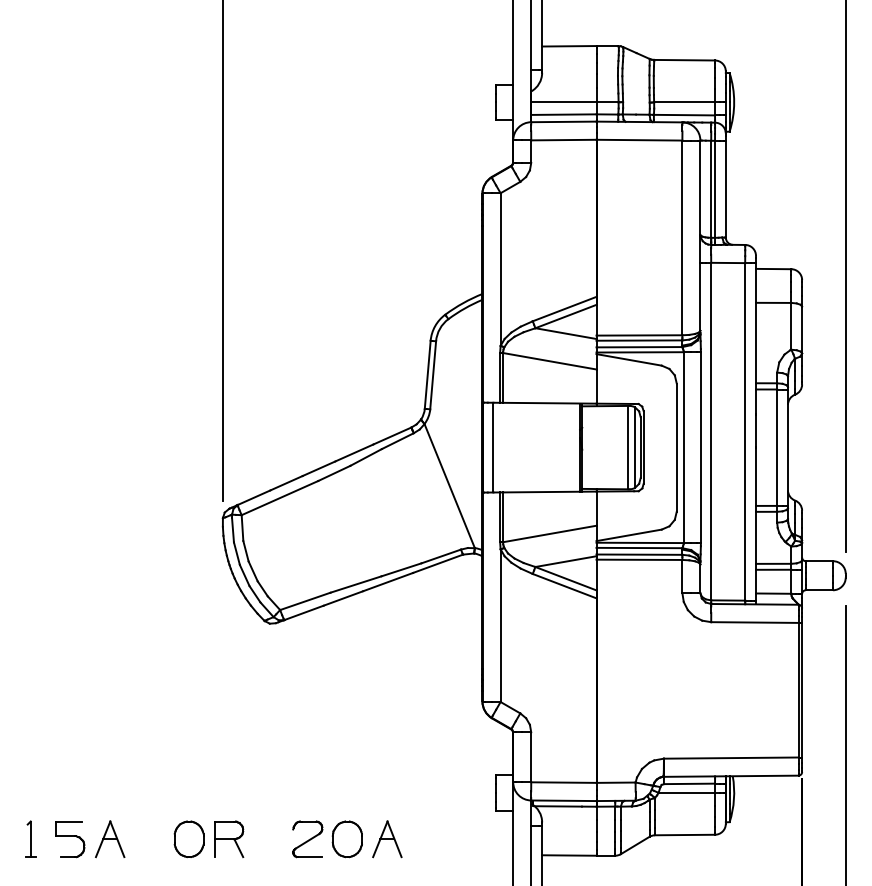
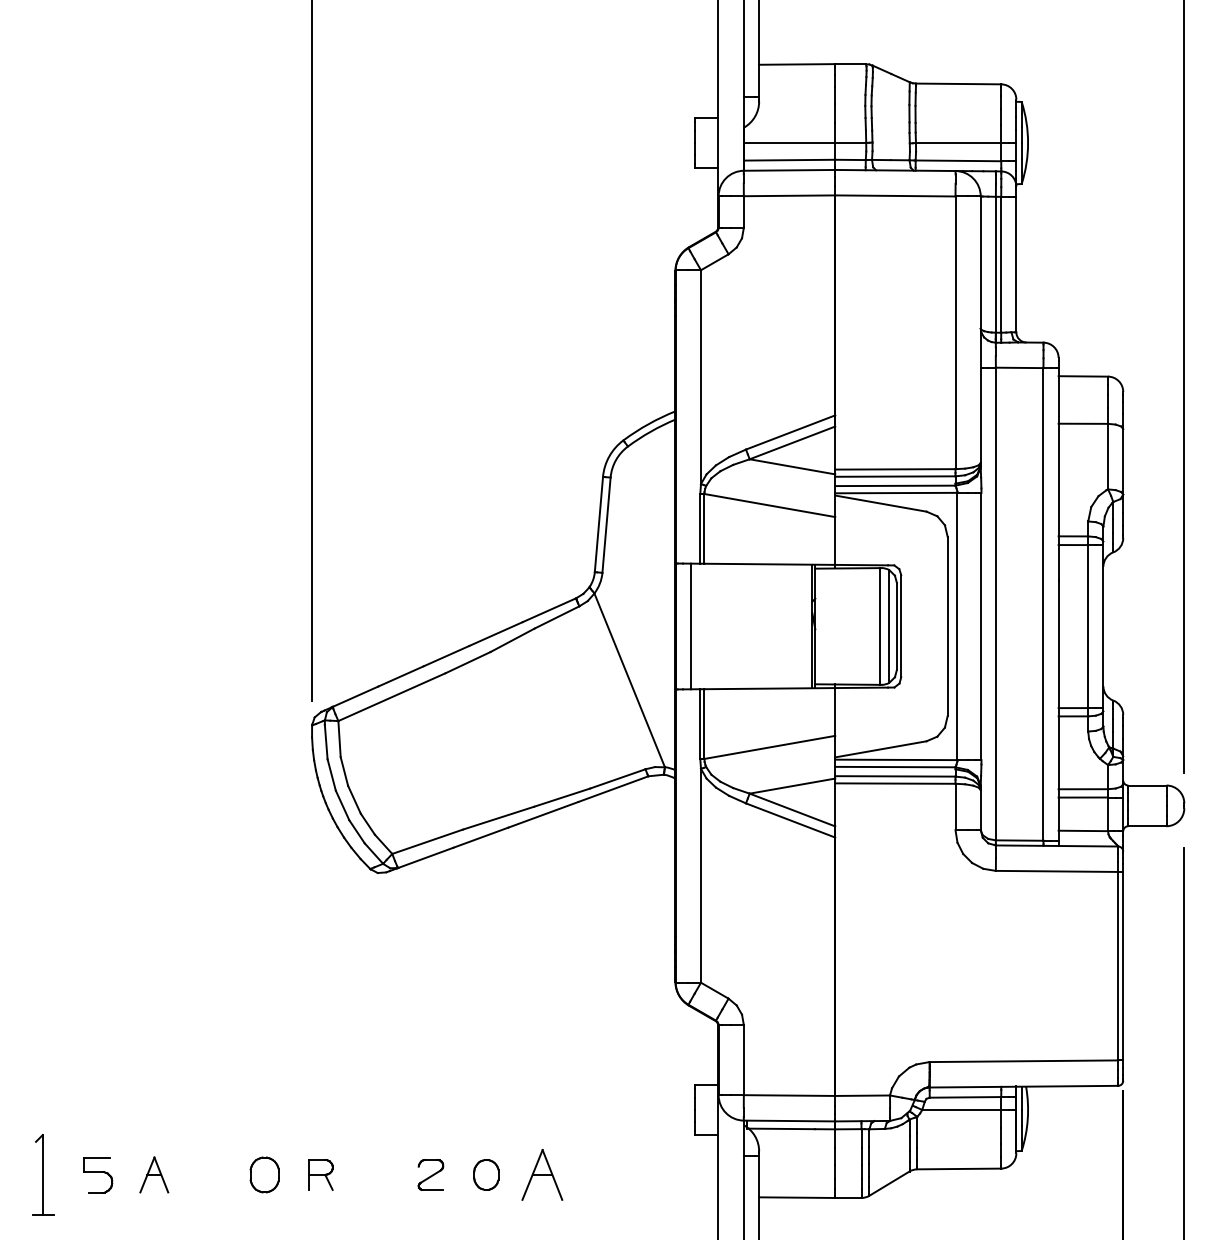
part: (31, 838) -> (43, 1174), size x1.6
part: (110, 838) -> (154, 1174), size x0.7
part: (188, 838) -> (264, 1174), size x0.7
part: (228, 838) -> (320, 1174), size x0.6
part: (307, 838) -> (430, 1174), size x0.6
part: (347, 838) -> (486, 1174), size x0.6
part: (70, 839) -> (98, 1175), size x0.7

